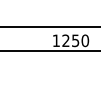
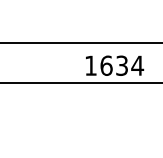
text: (75, 40) -> (121, 65), 1250 -> 1634

